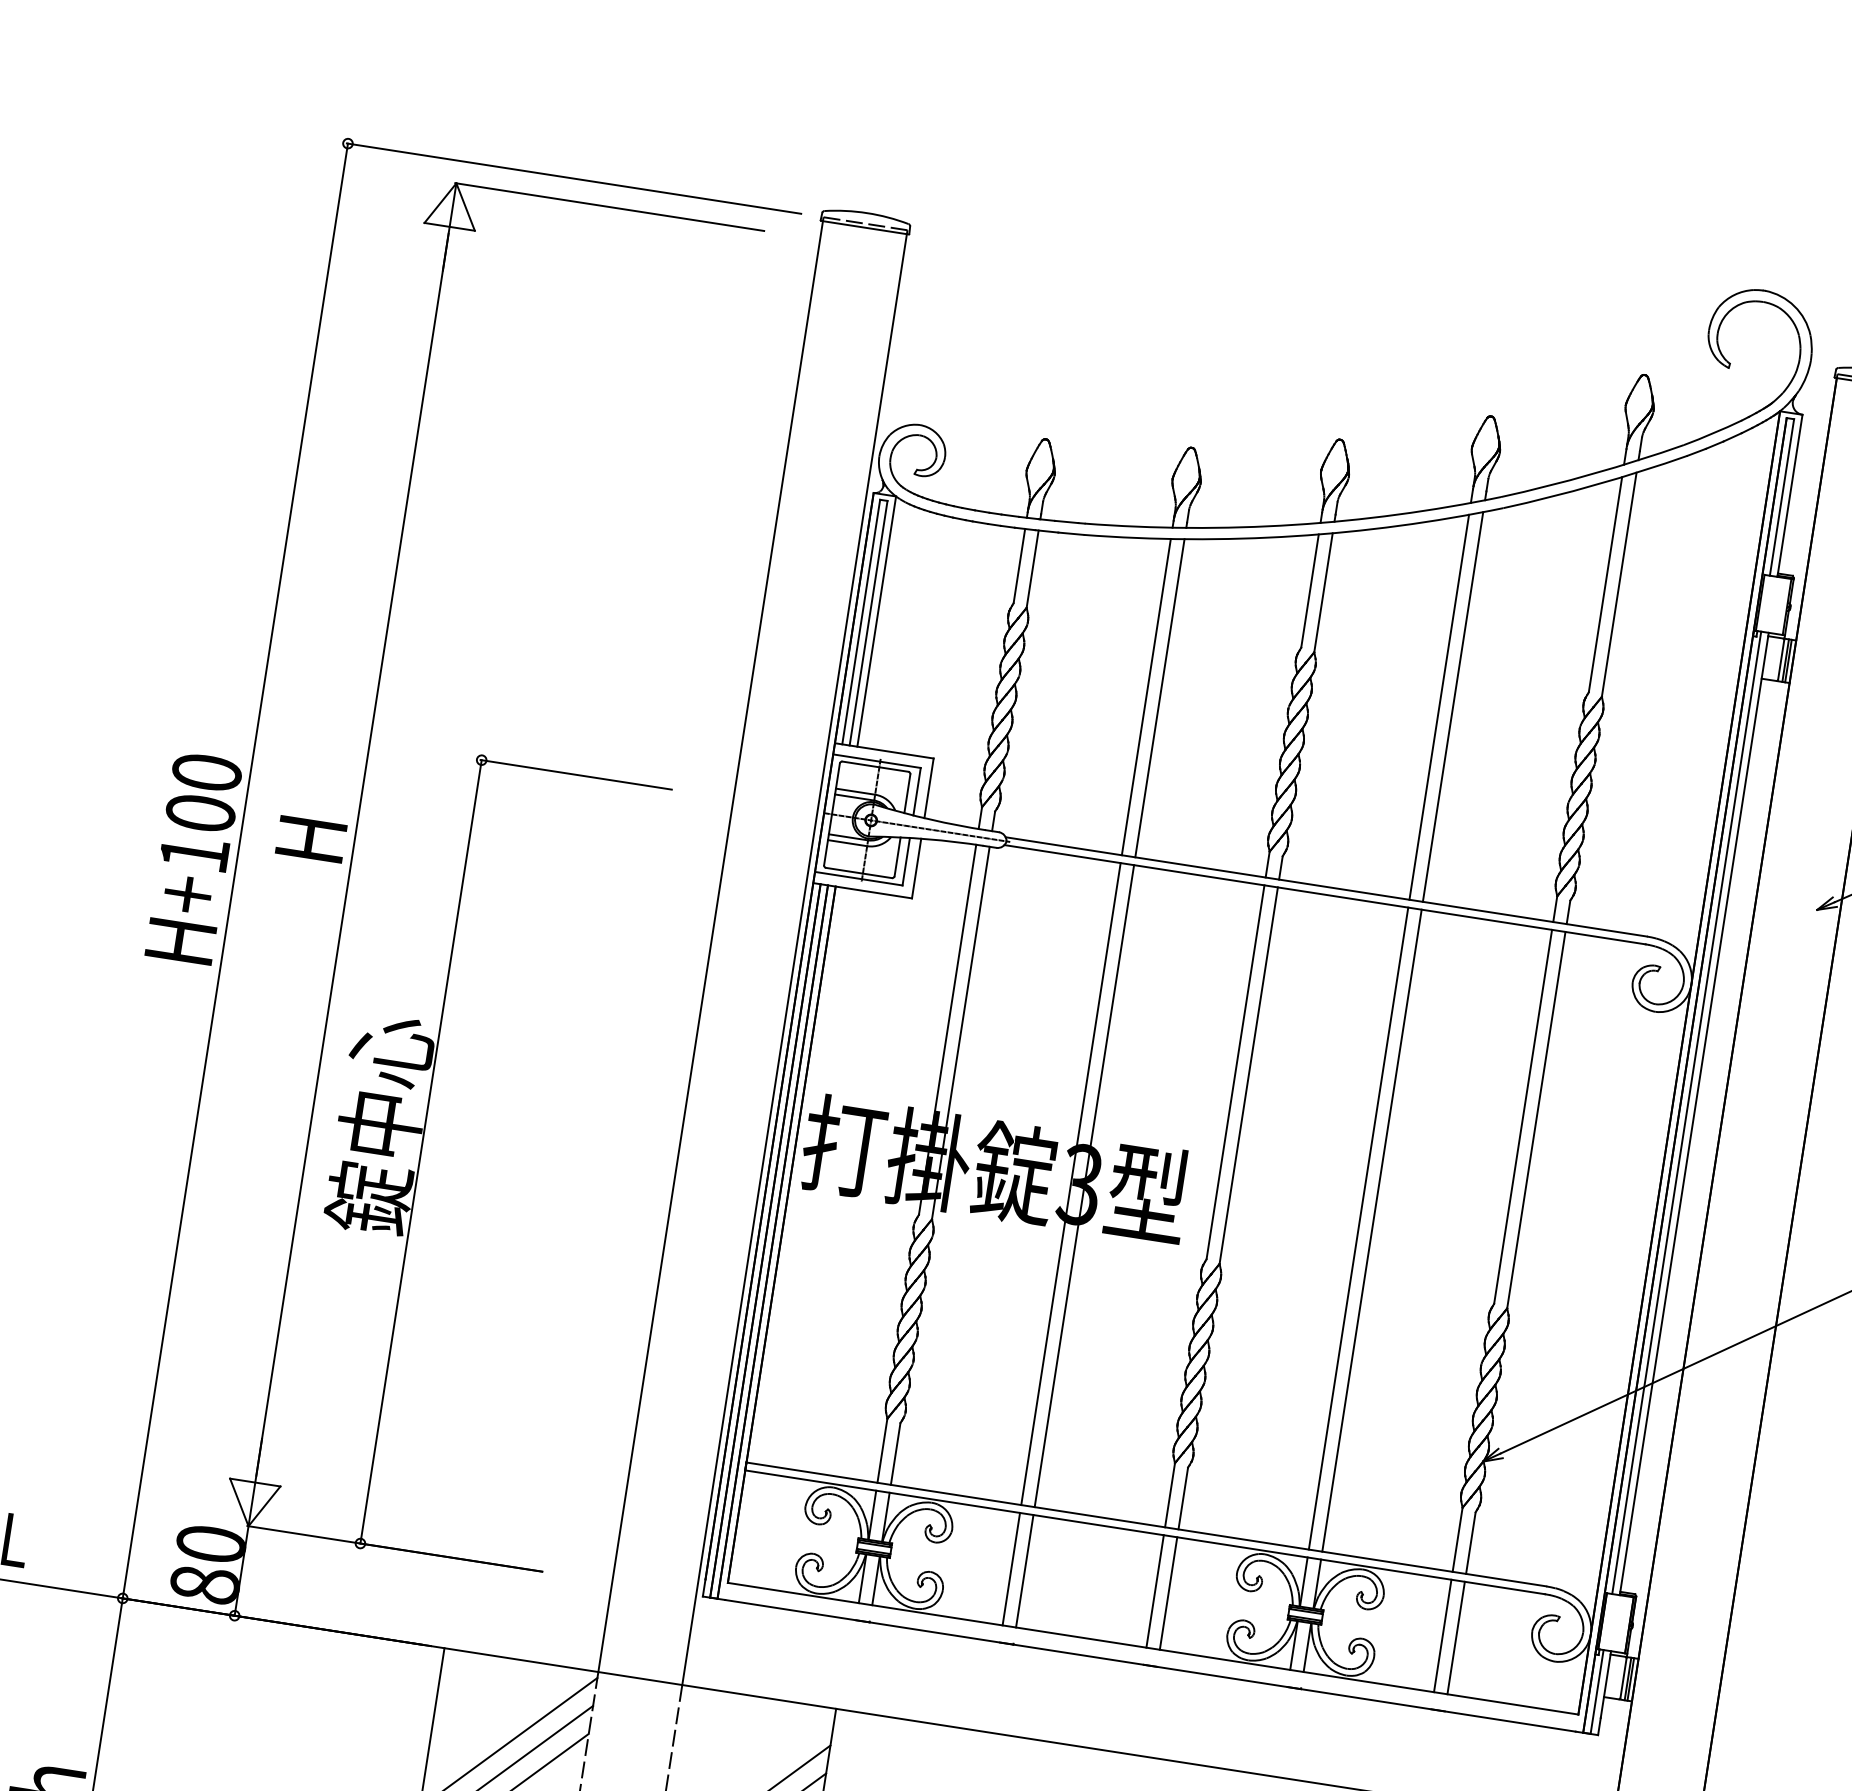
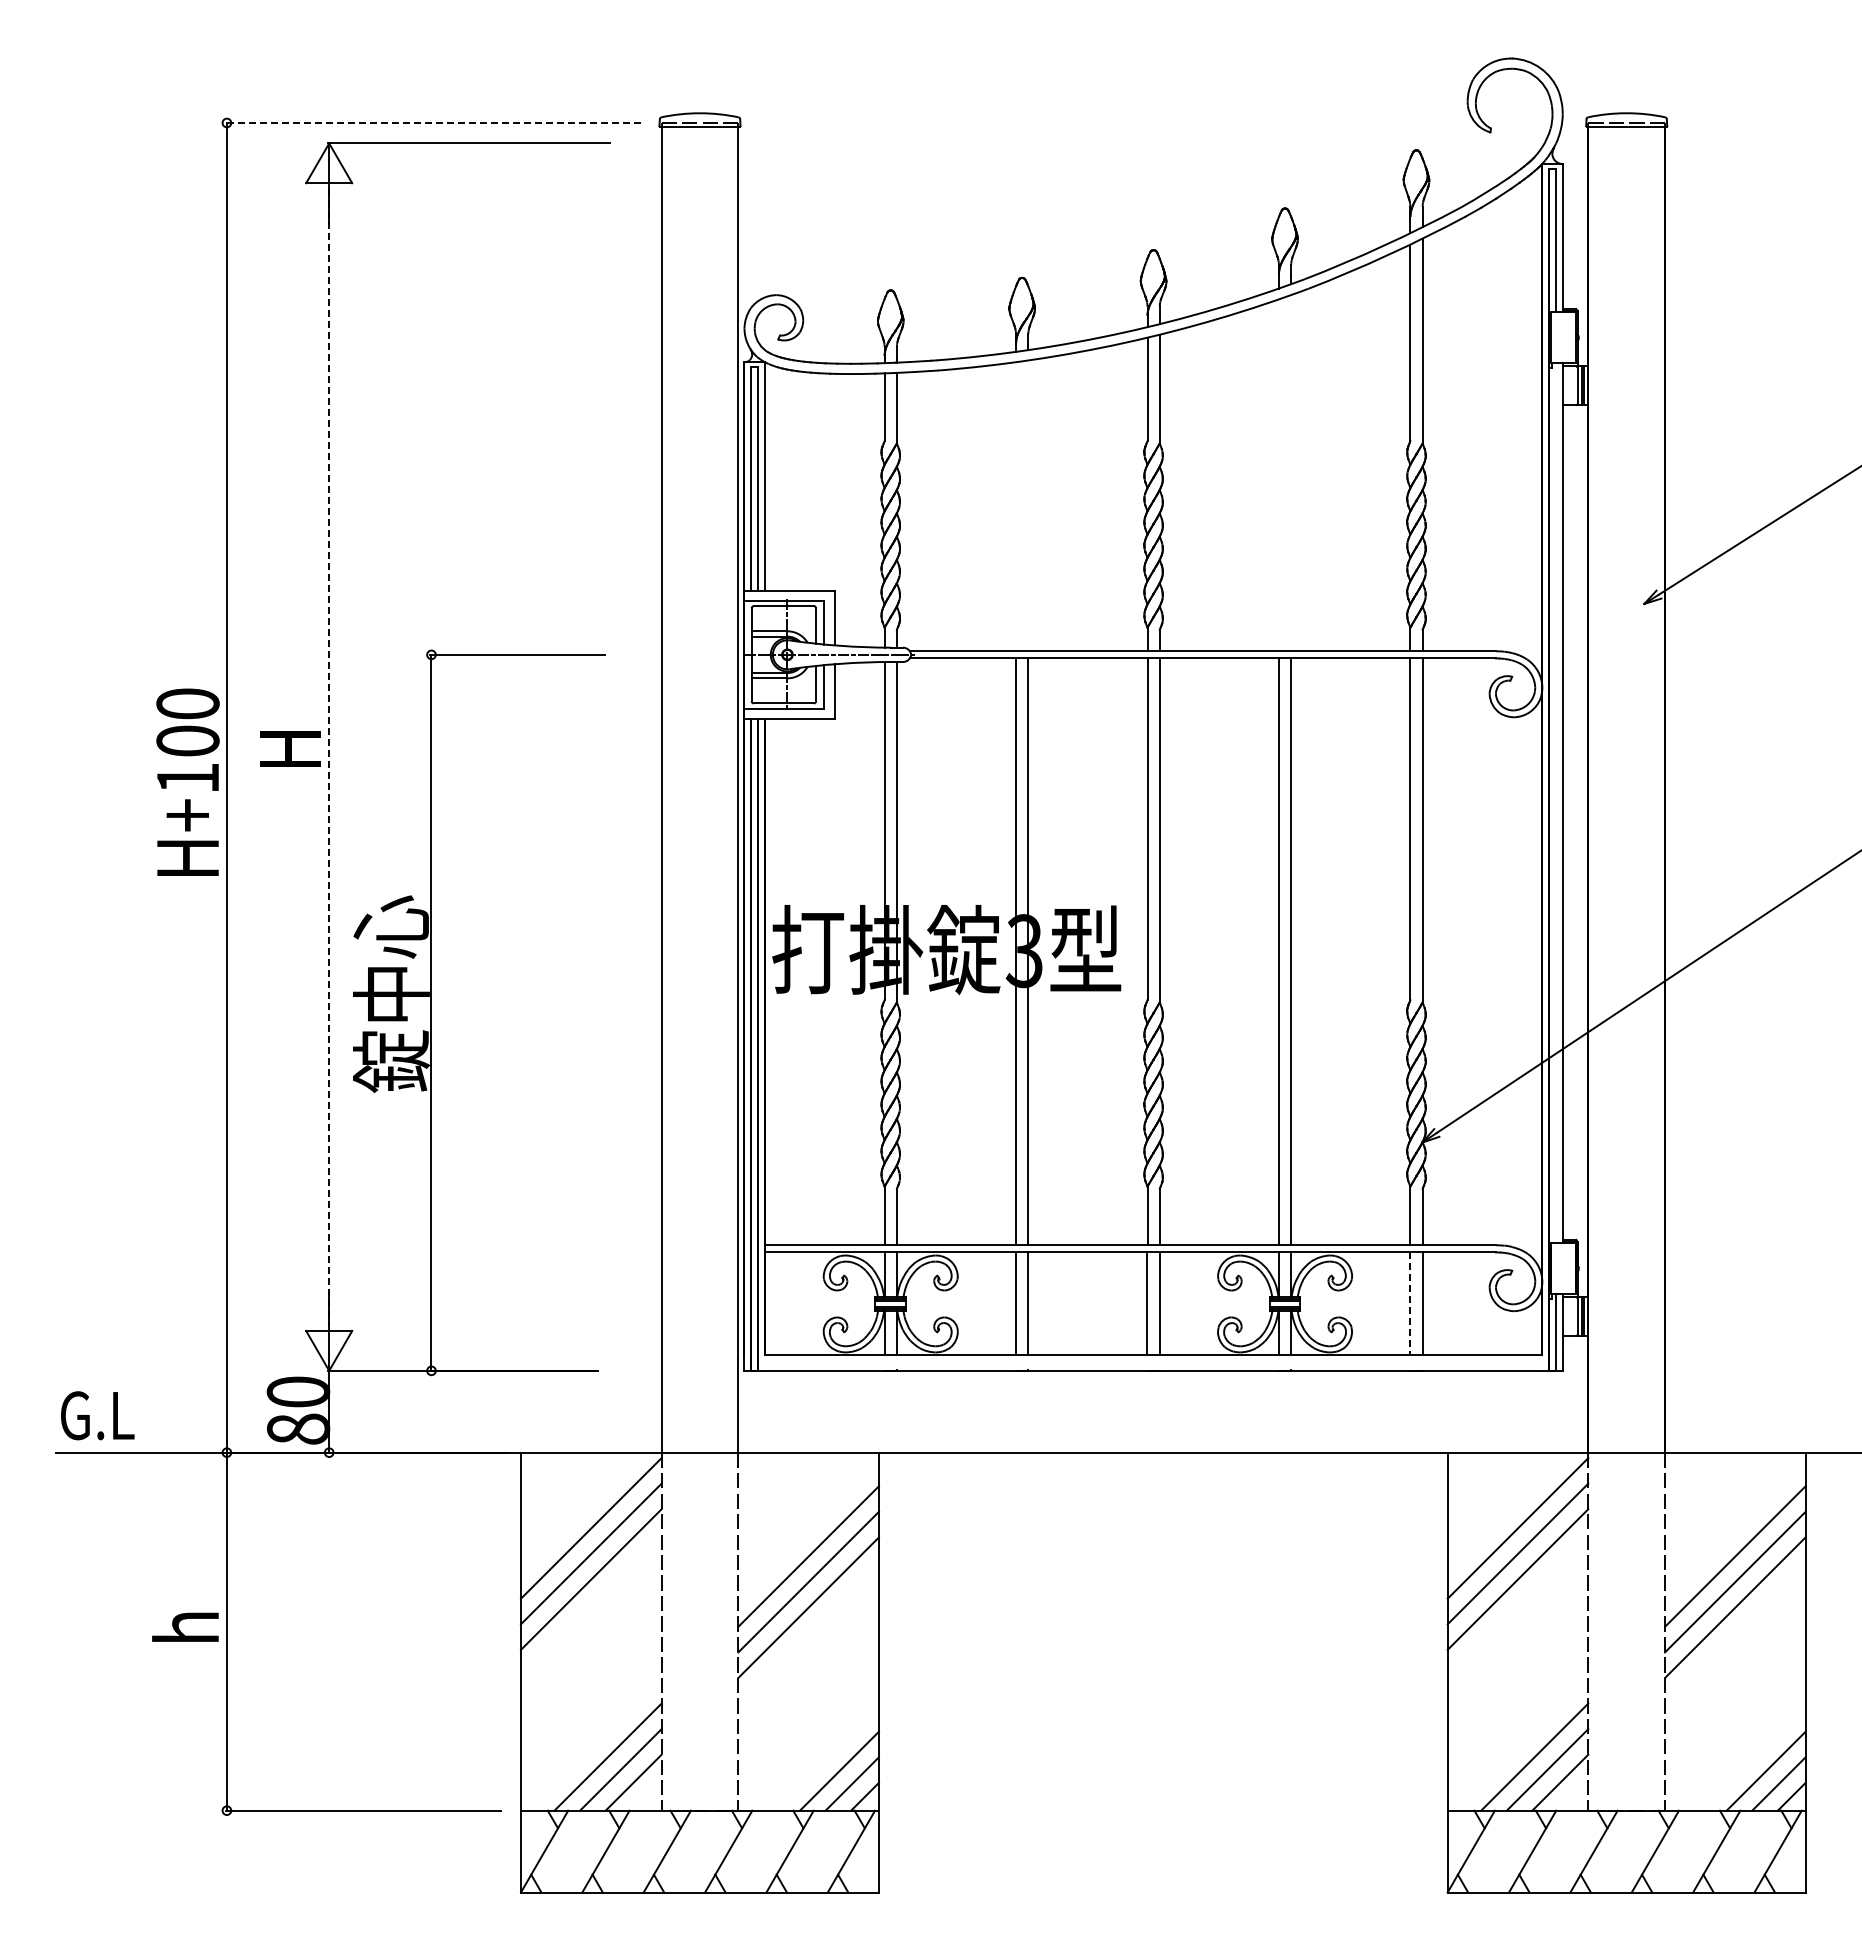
line: (573, 179) -> (433, 123), solid -> dashed
line: (1146, 696) -> (1016, 506), removed
line: (1160, 697) -> (1028, 505), removed
line: (1438, 707) -> (1278, 475), removed
line: (1453, 707) -> (1291, 473), removed
line: (352, 855) -> (329, 757), solid -> dashed
line: (1686, 1112) -> (1555, 802), removed
line: (1442, 1636) -> (1410, 1304), solid -> dashed

